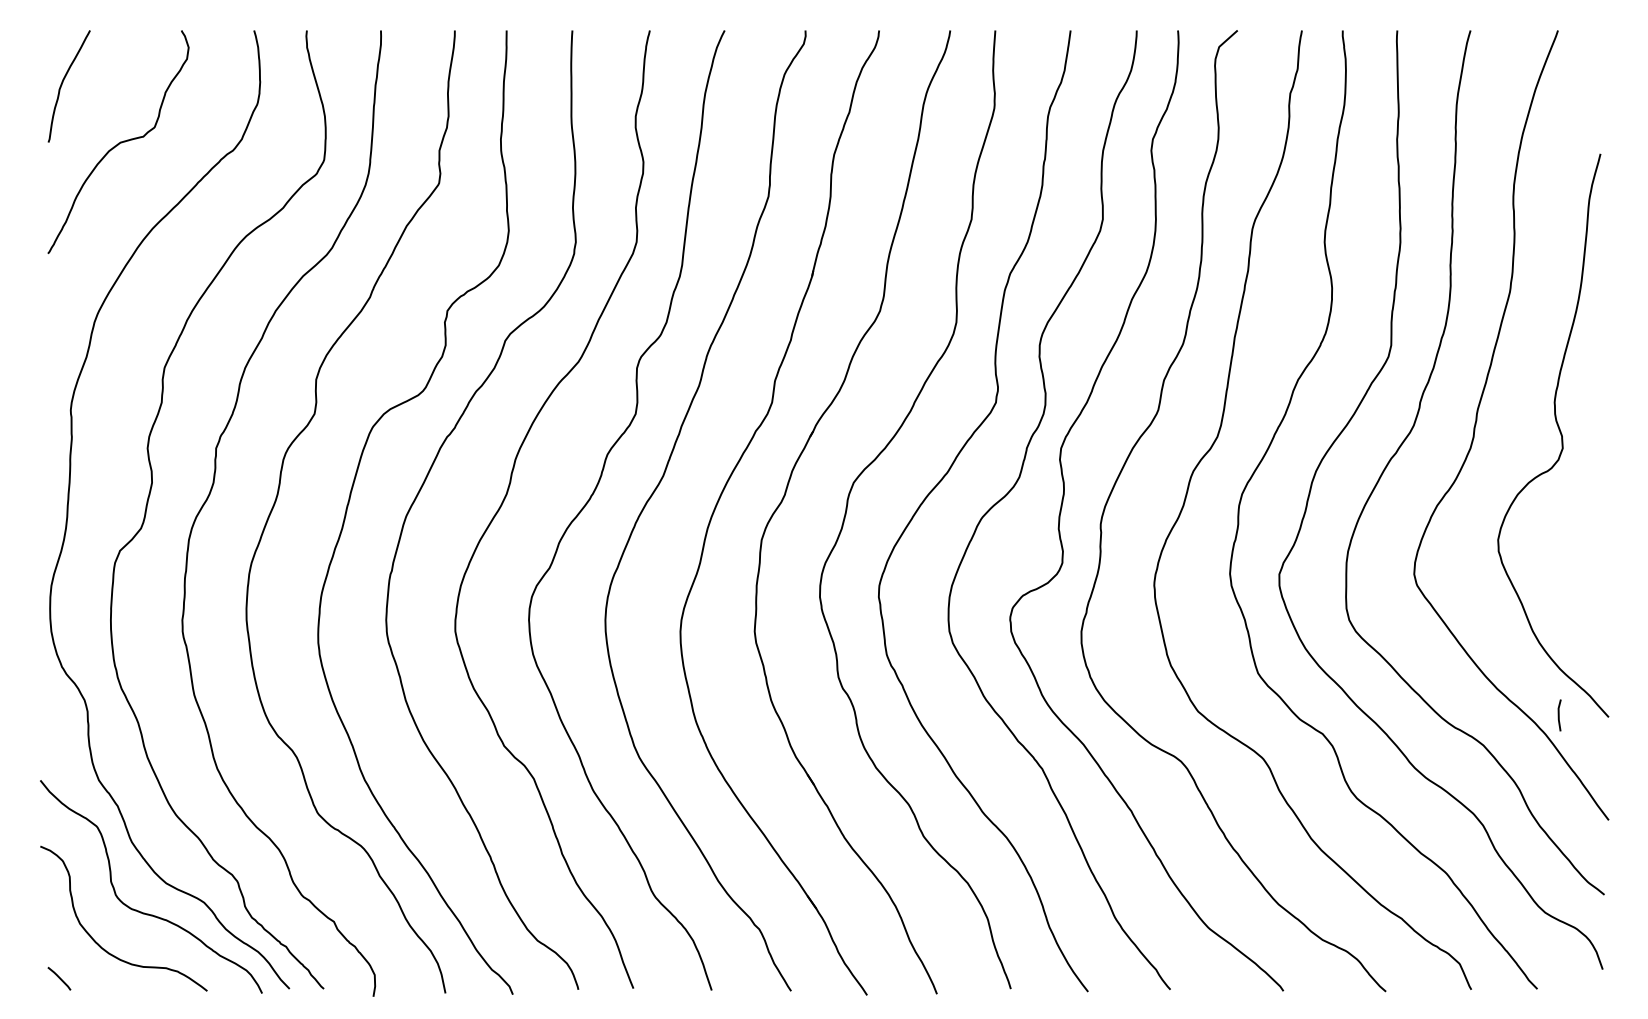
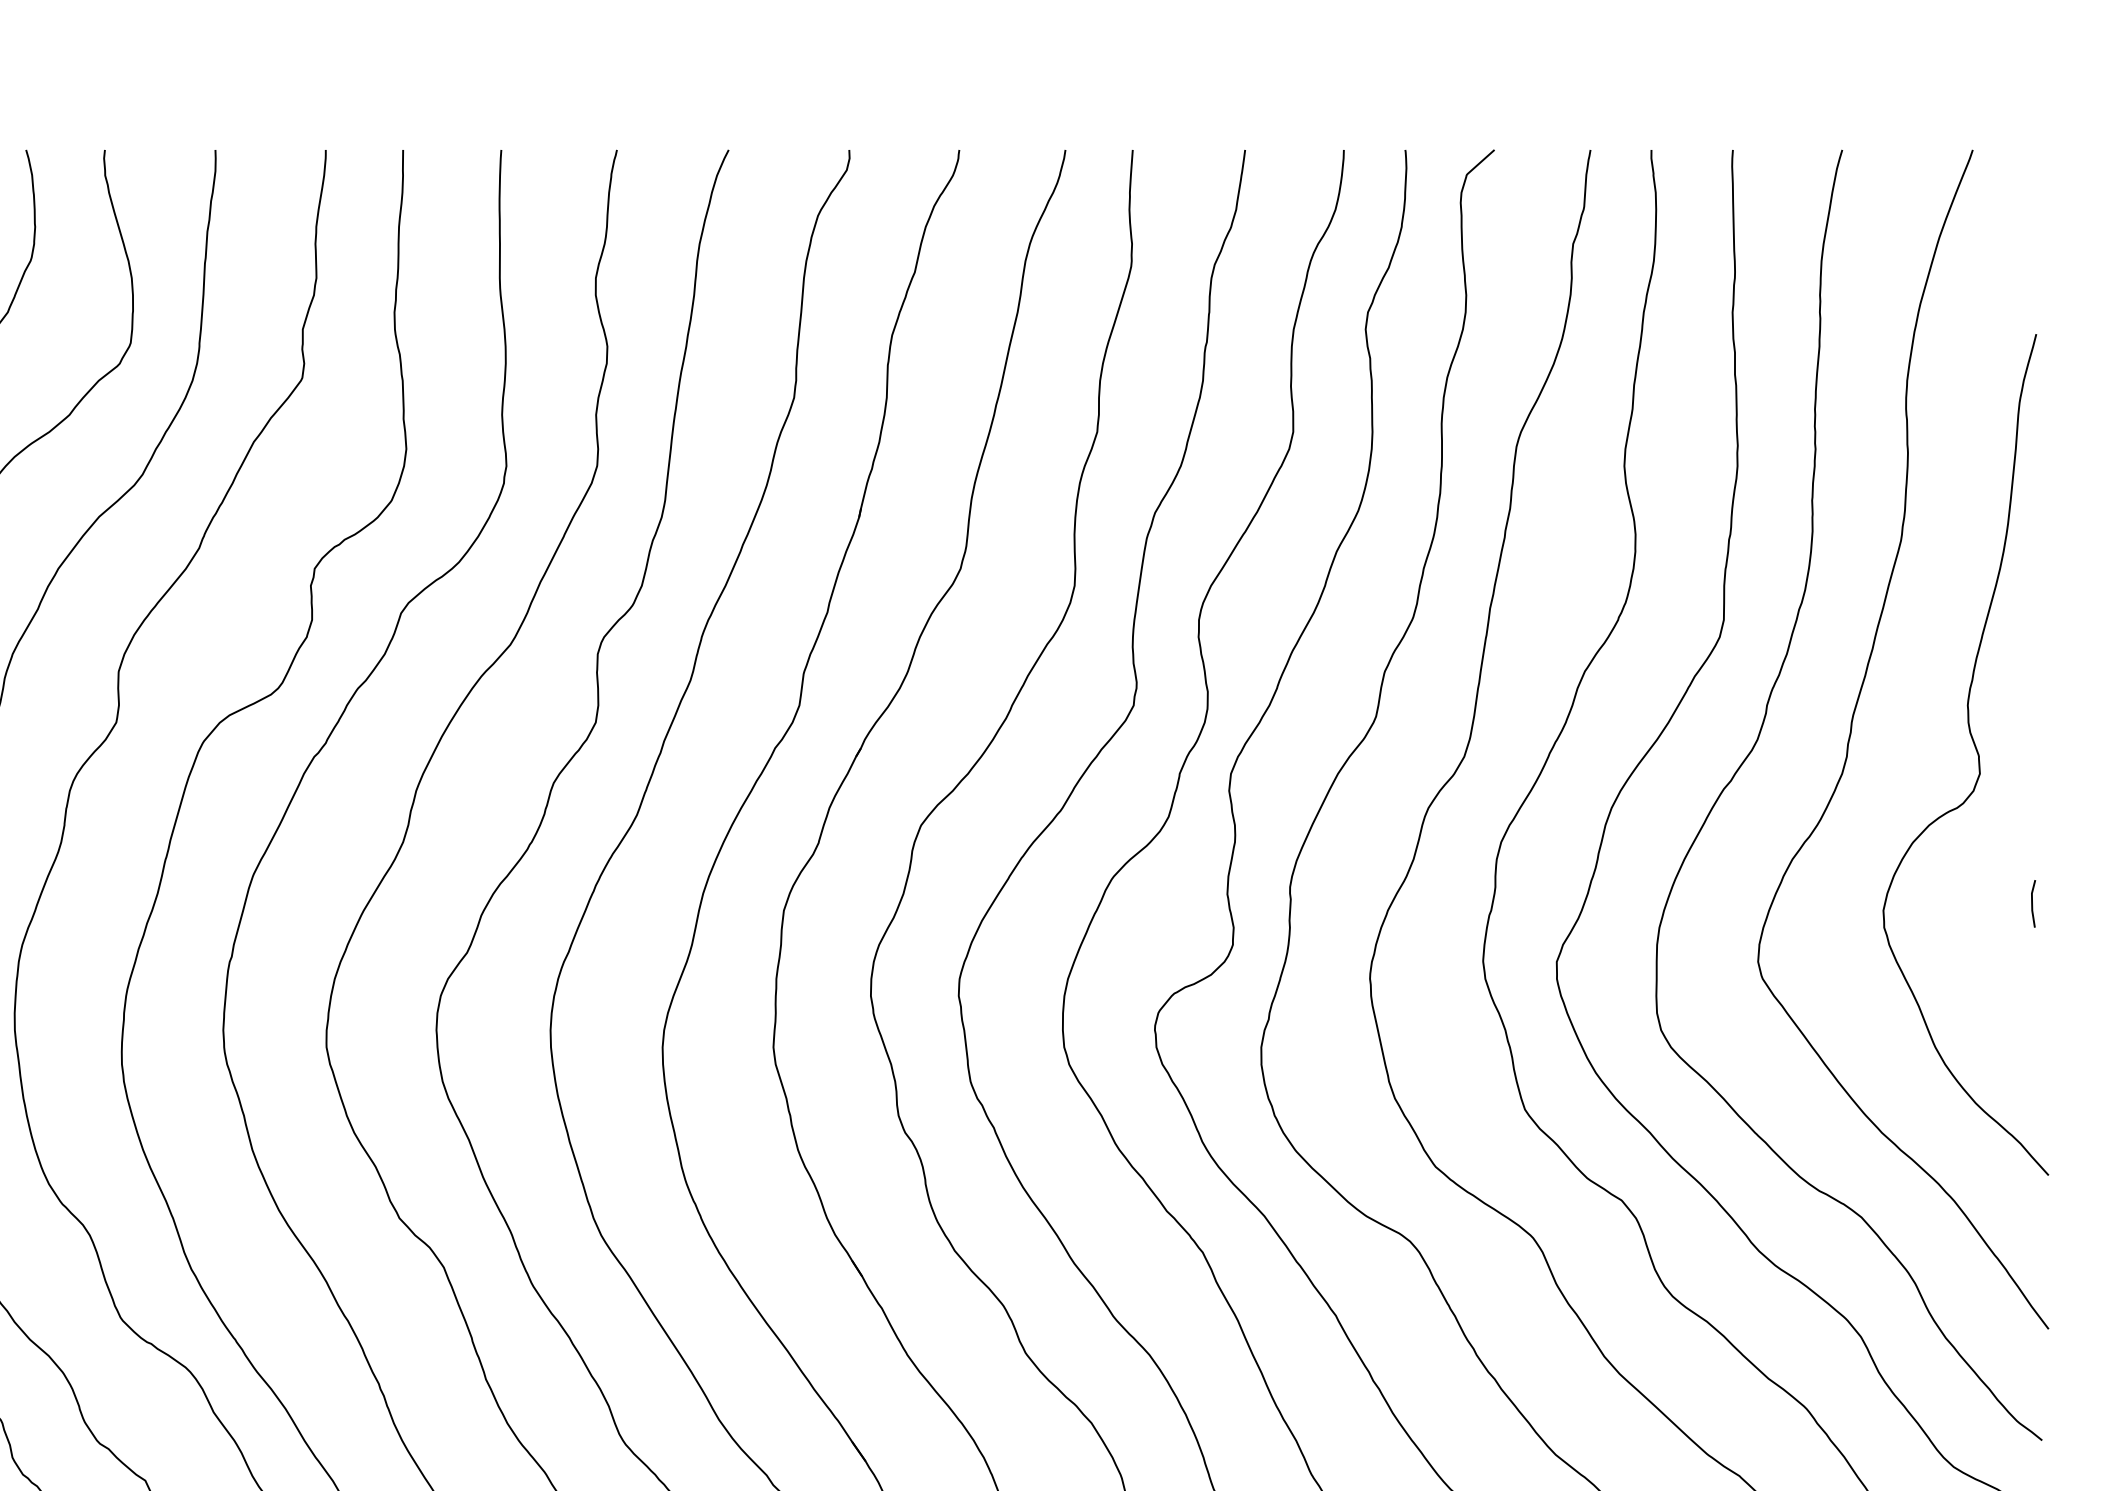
line: (1559, 715) -> (2033, 903), moved

